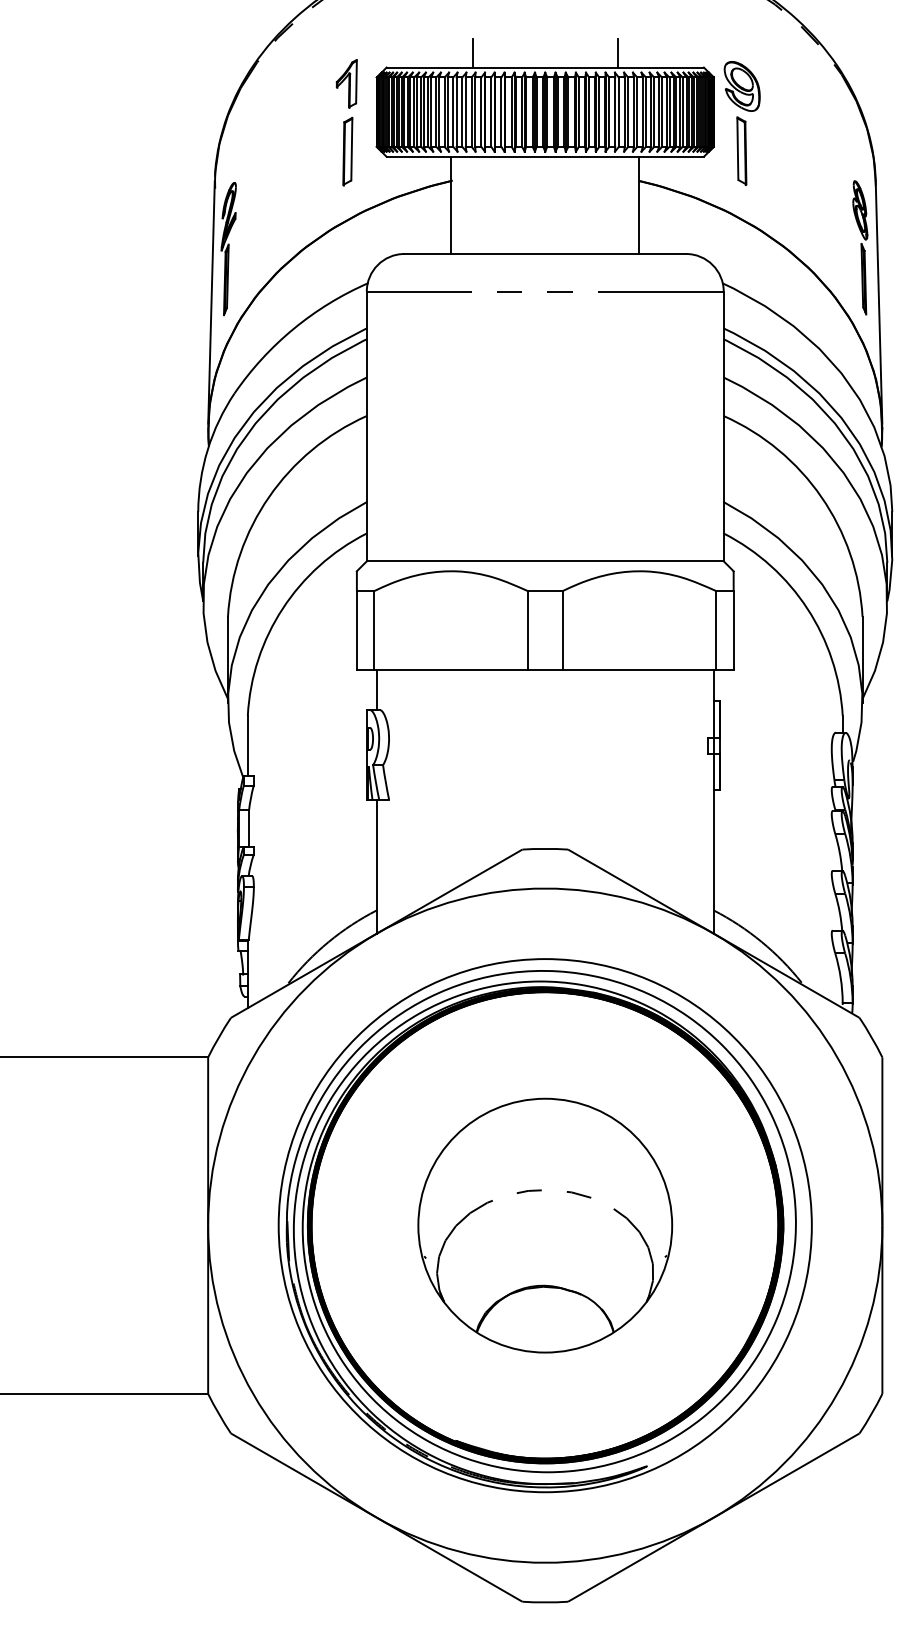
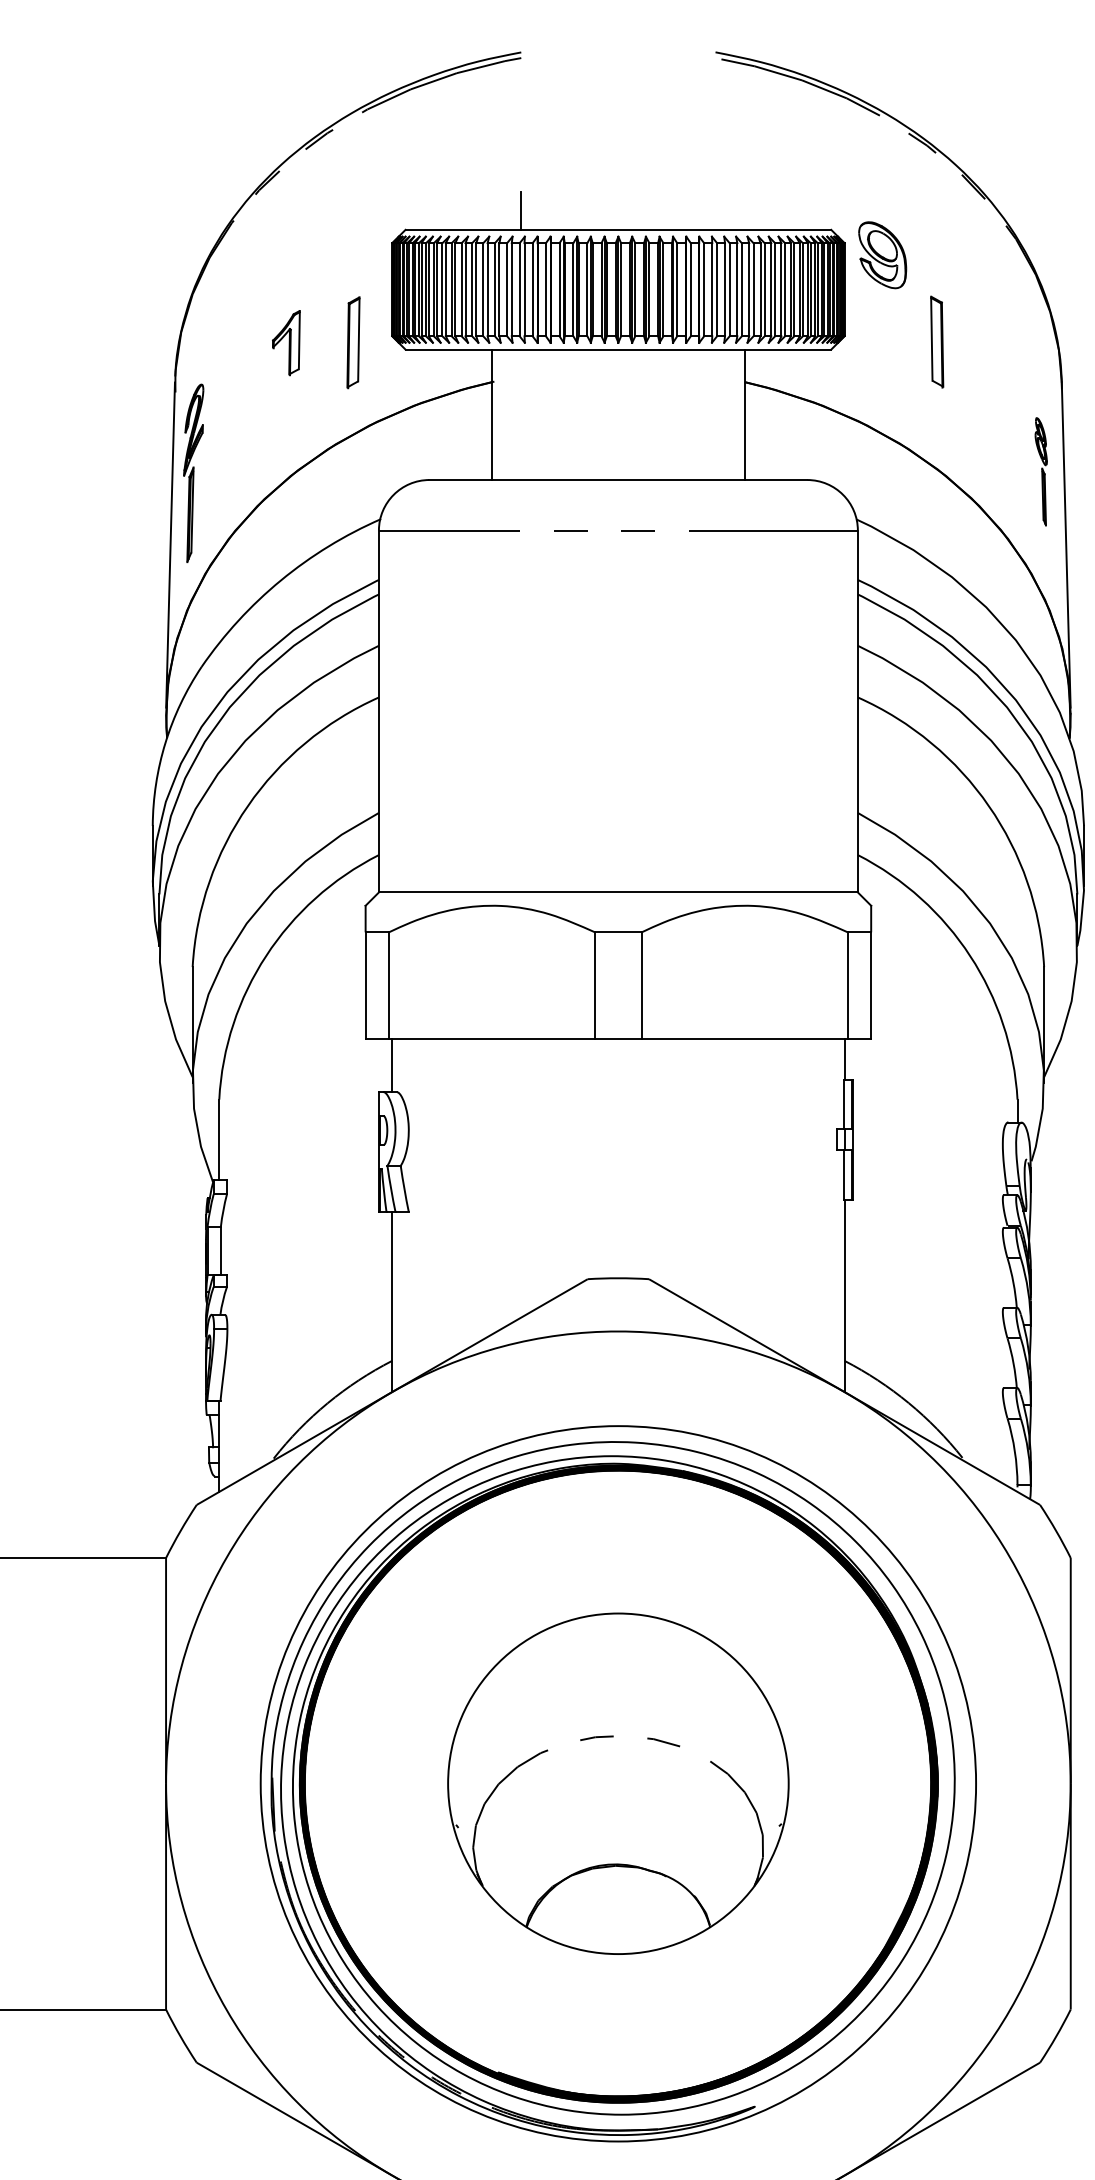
line: (617, 53) -> (715, 211), removed
part: (346, 83) -> (285, 342), moved
part: (741, 150) -> (936, 341), moved
part: (860, 247) -> (1041, 471), size x0.6

